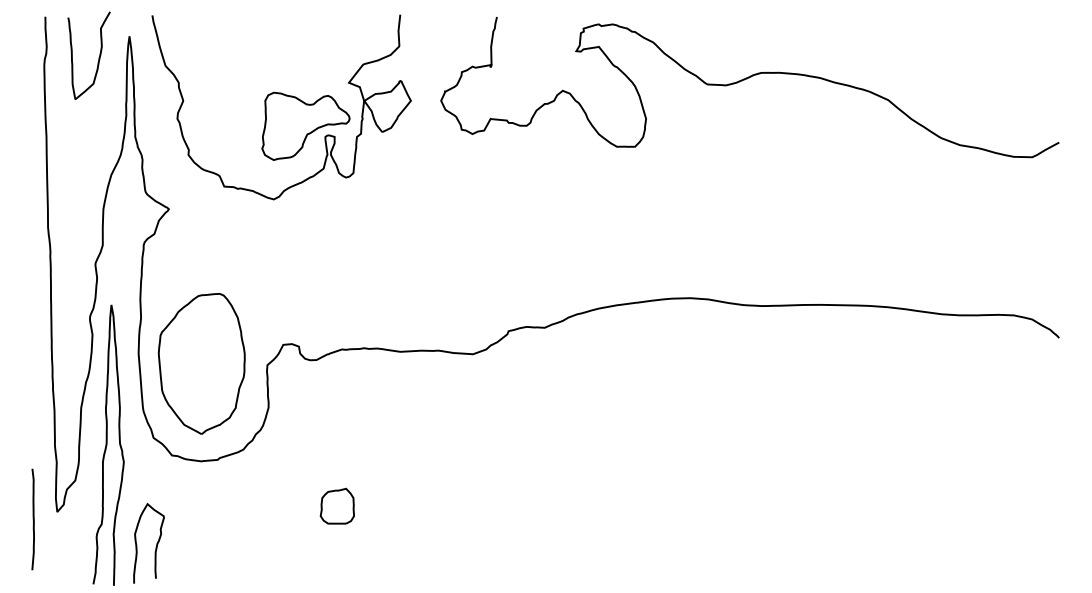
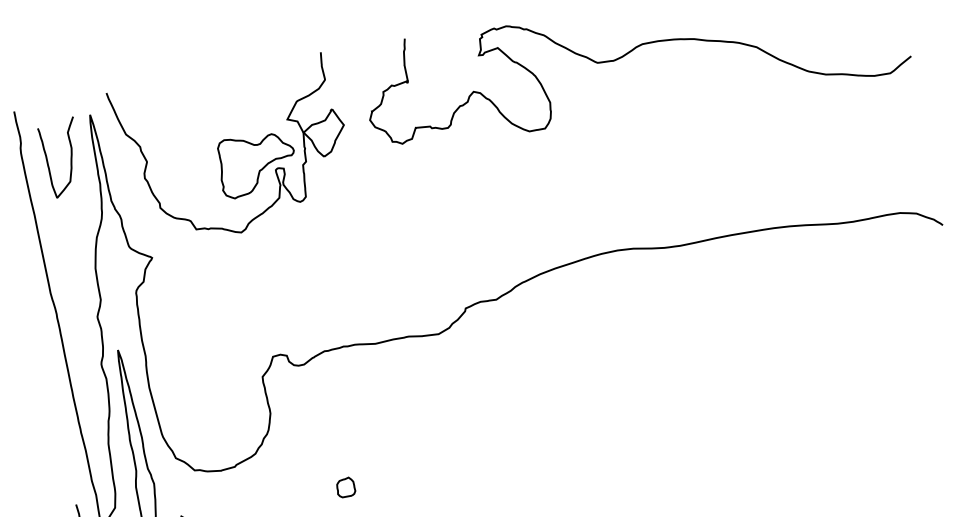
curve: (98, 57) -> (70, 158), moved
part: (201, 363) -> (205, 386), removed
part: (336, 505) -> (345, 487), size x0.6

